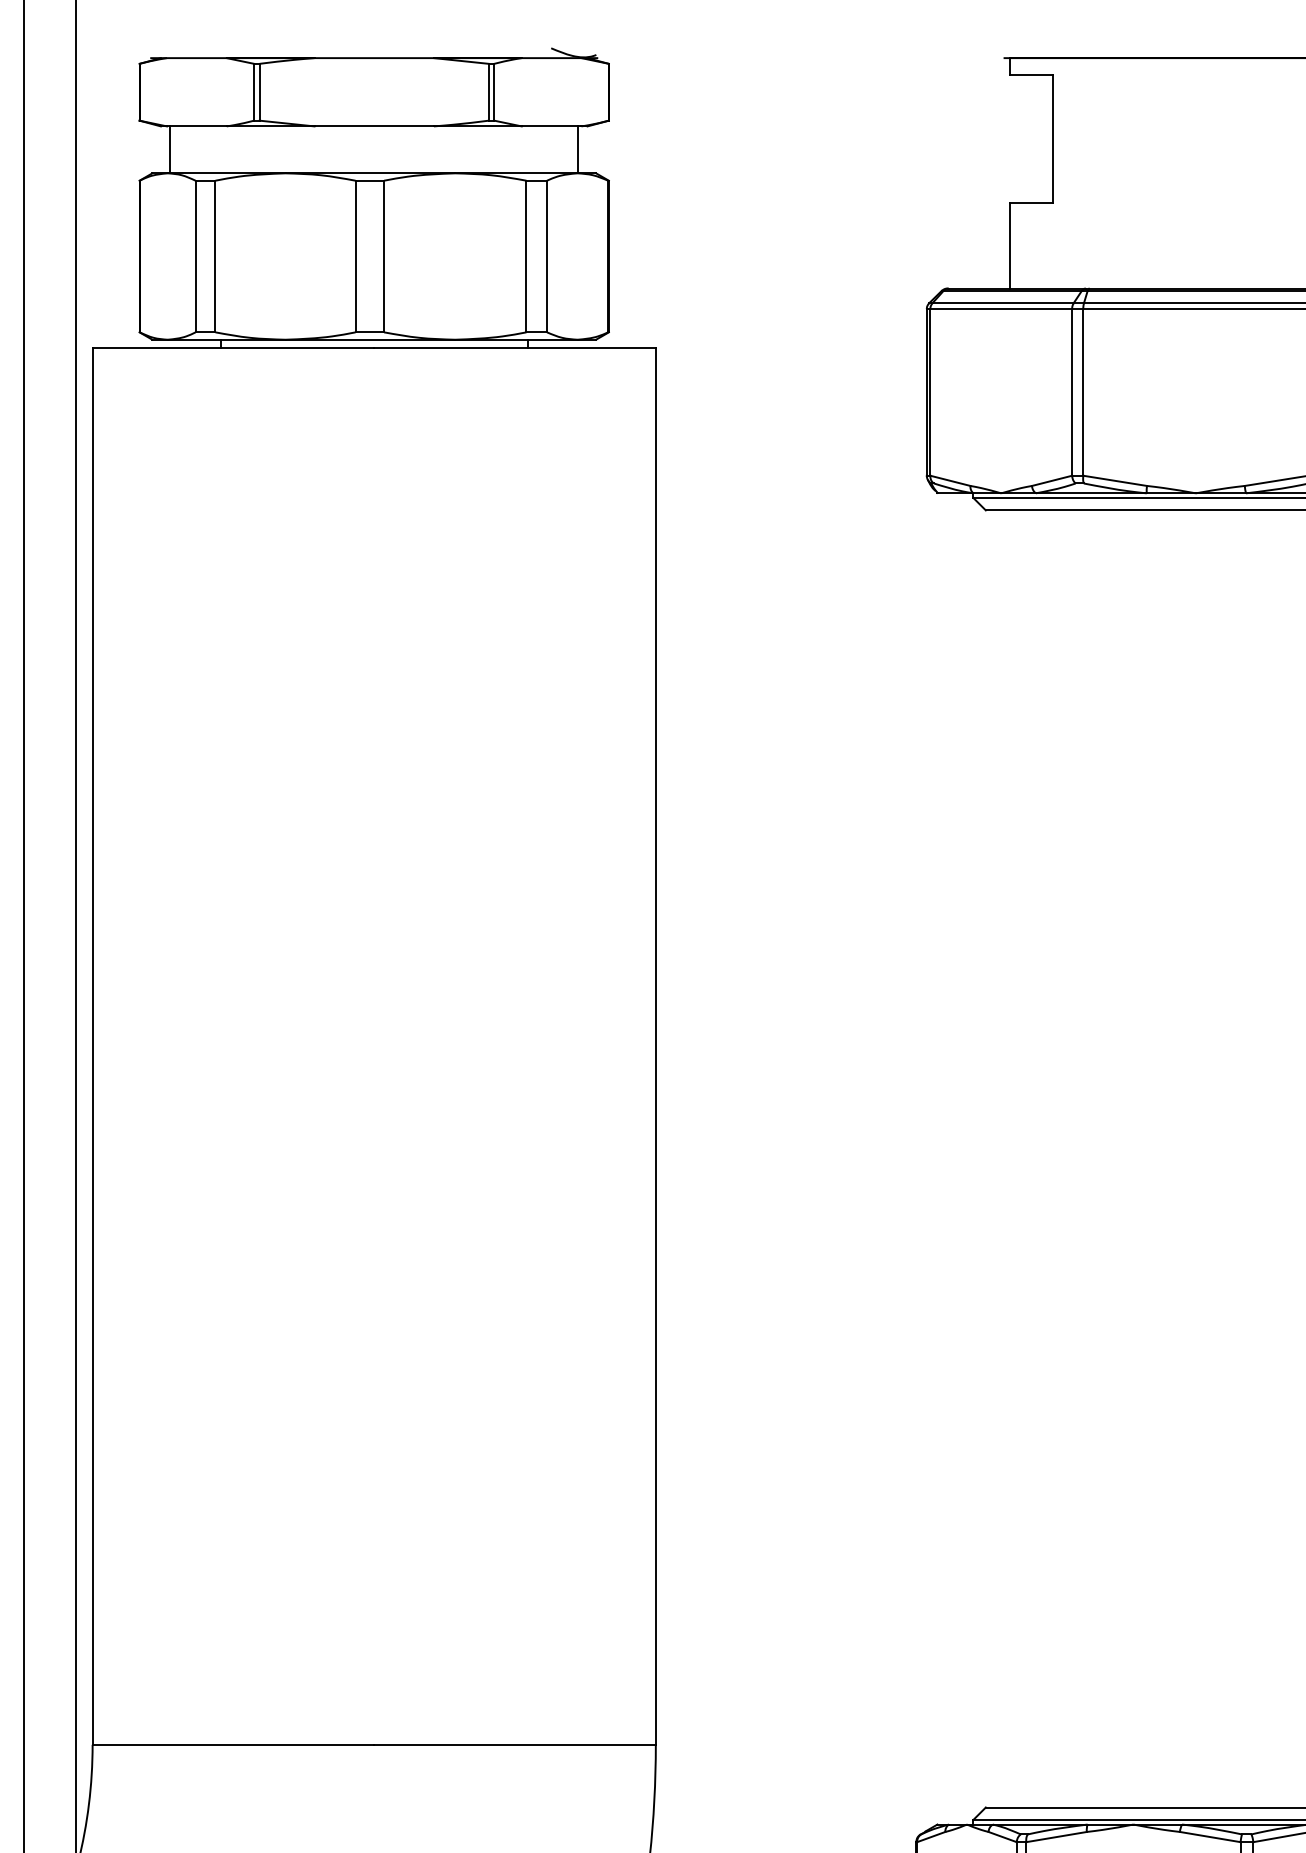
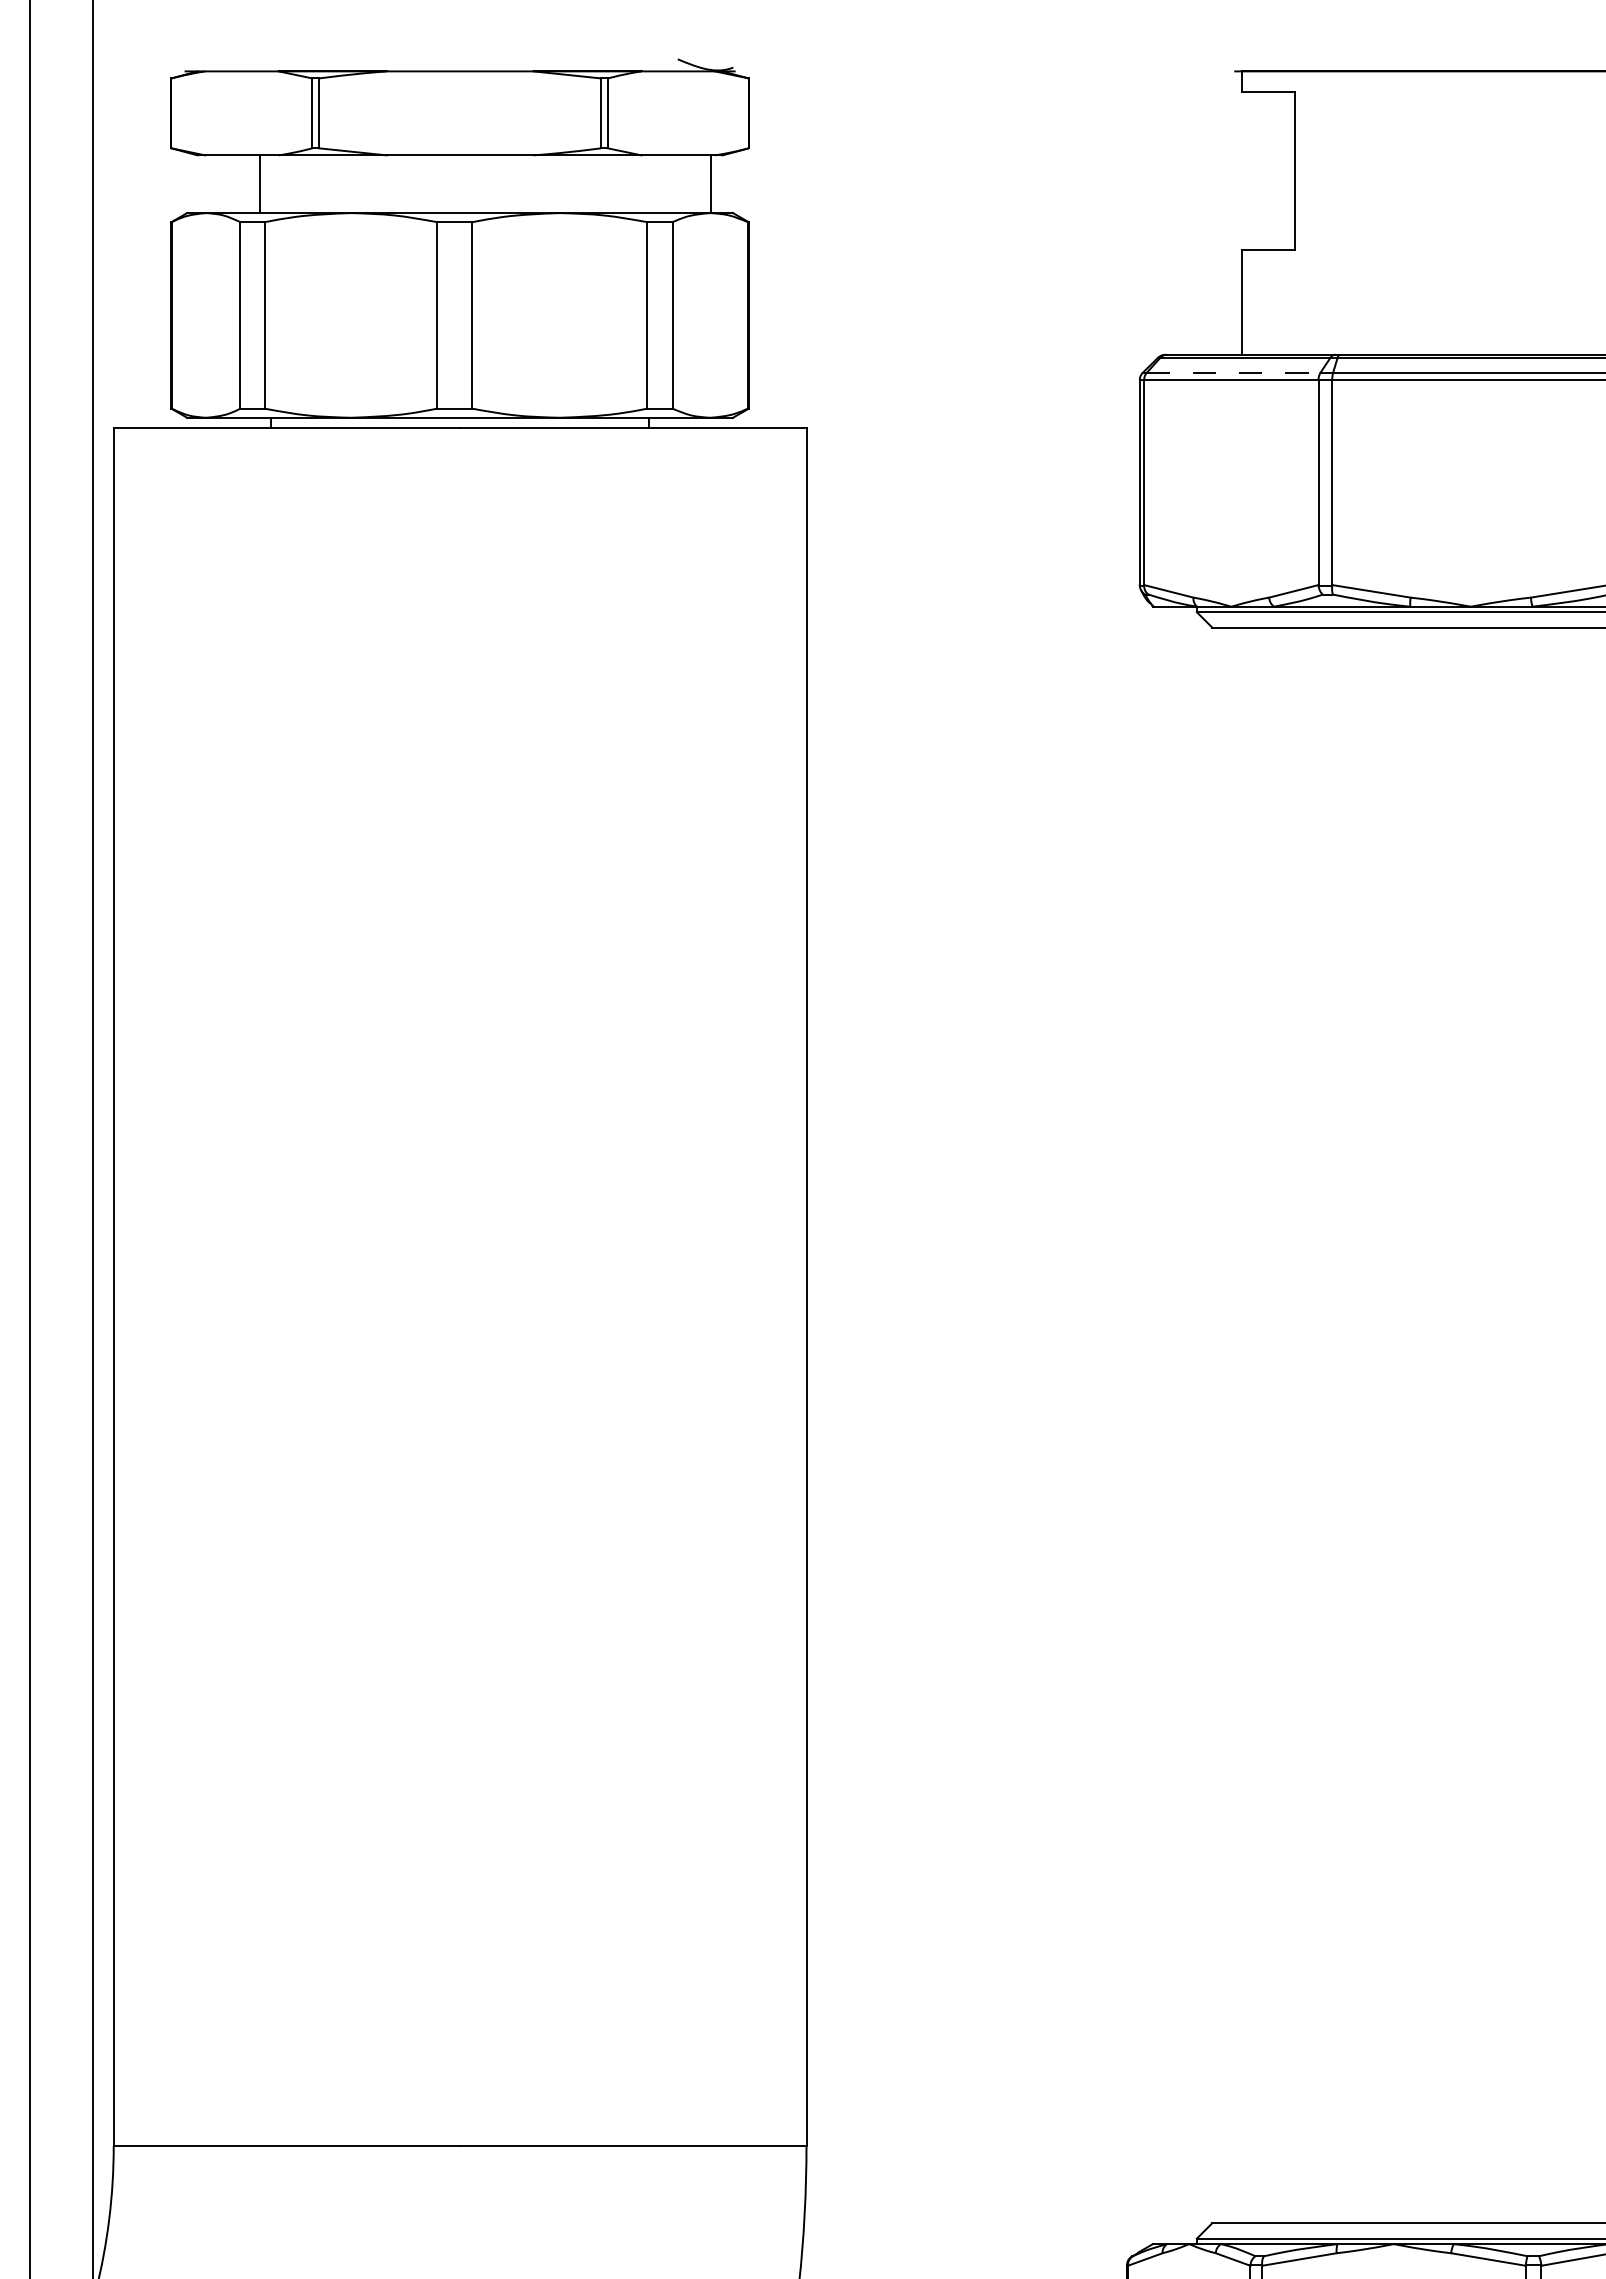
line: (170, 150) -> (260, 184), moved
line: (1002, 302) -> (1233, 372), solid -> dashed

